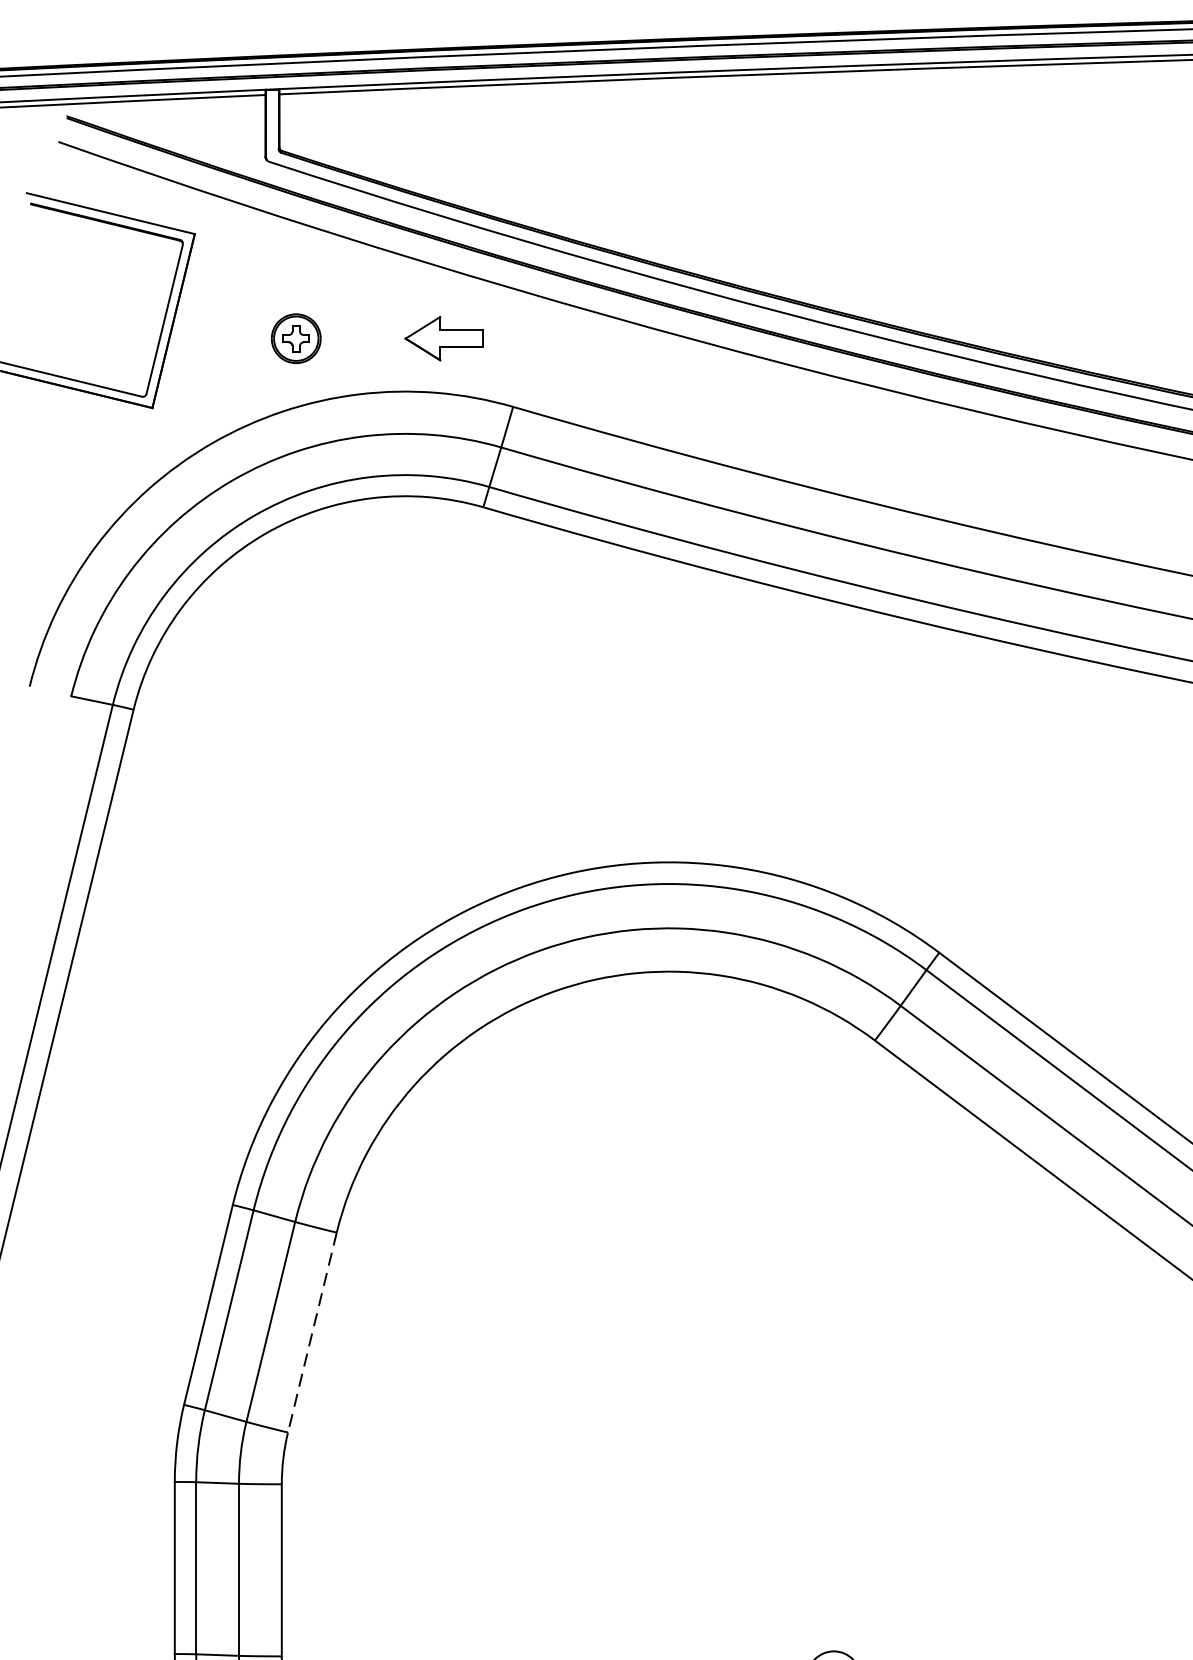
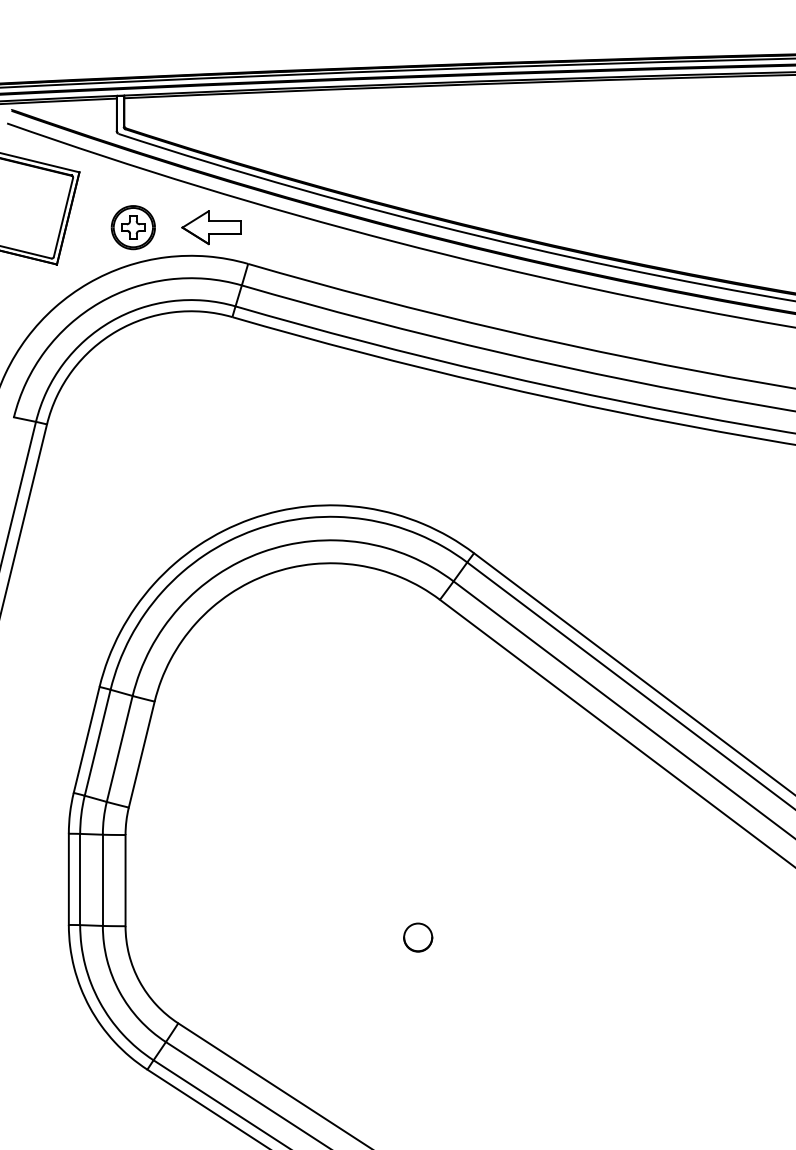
part: (294, 338) -> (132, 227), size x1.67
part: (443, 338) -> (211, 227), size x1.43
line: (311, 1332) -> (141, 754), dashed -> solid

